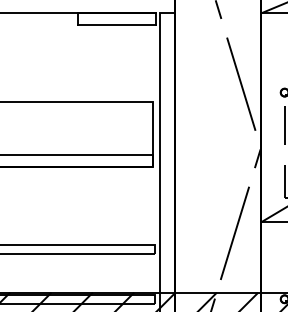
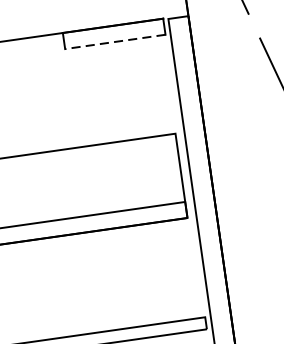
line: (116, 25) -> (115, 42), solid -> dashed

